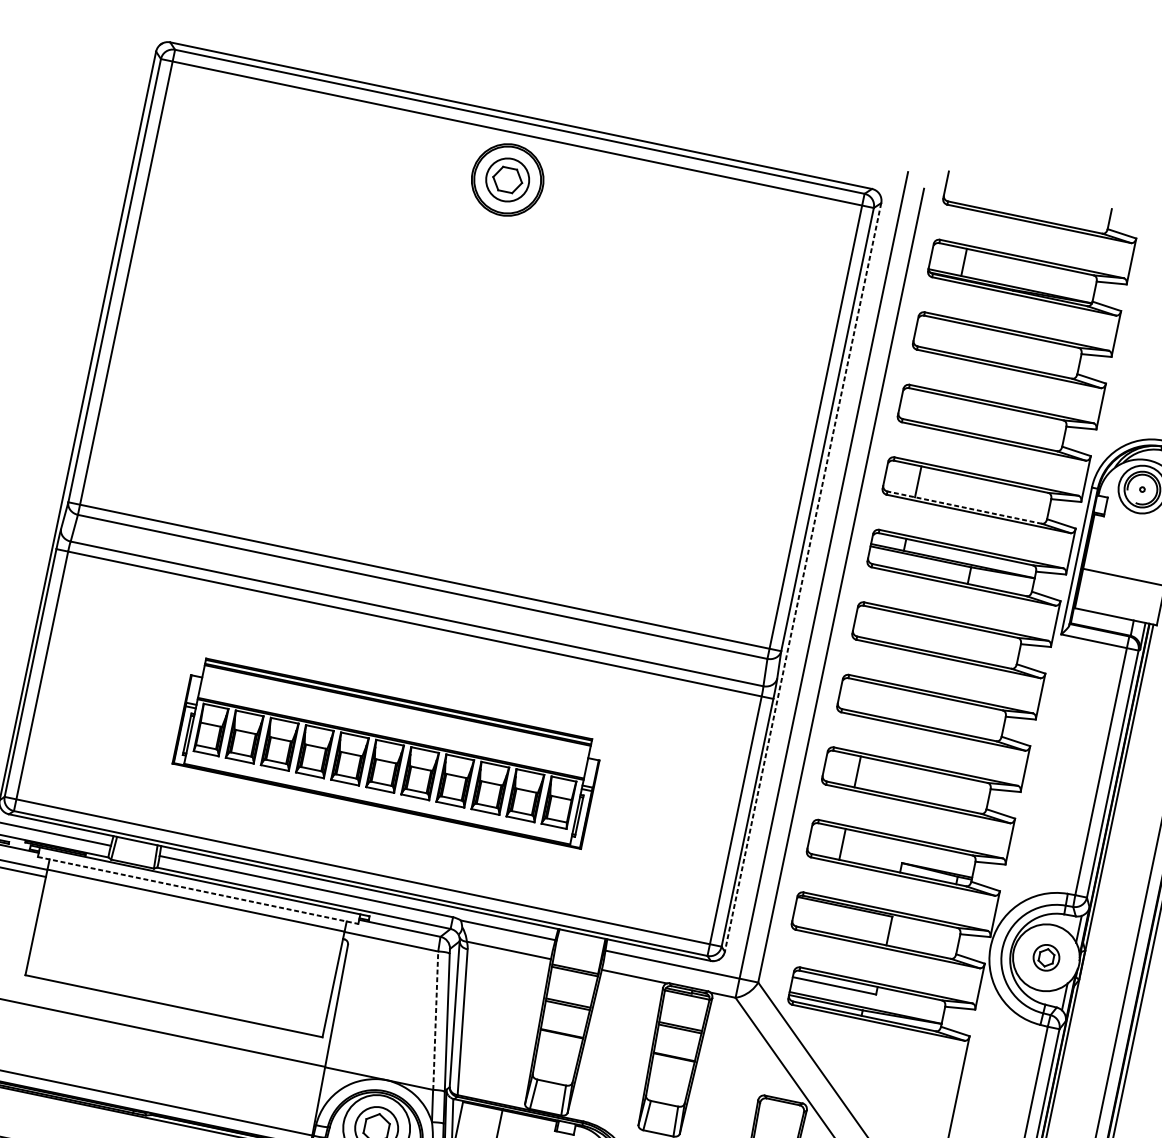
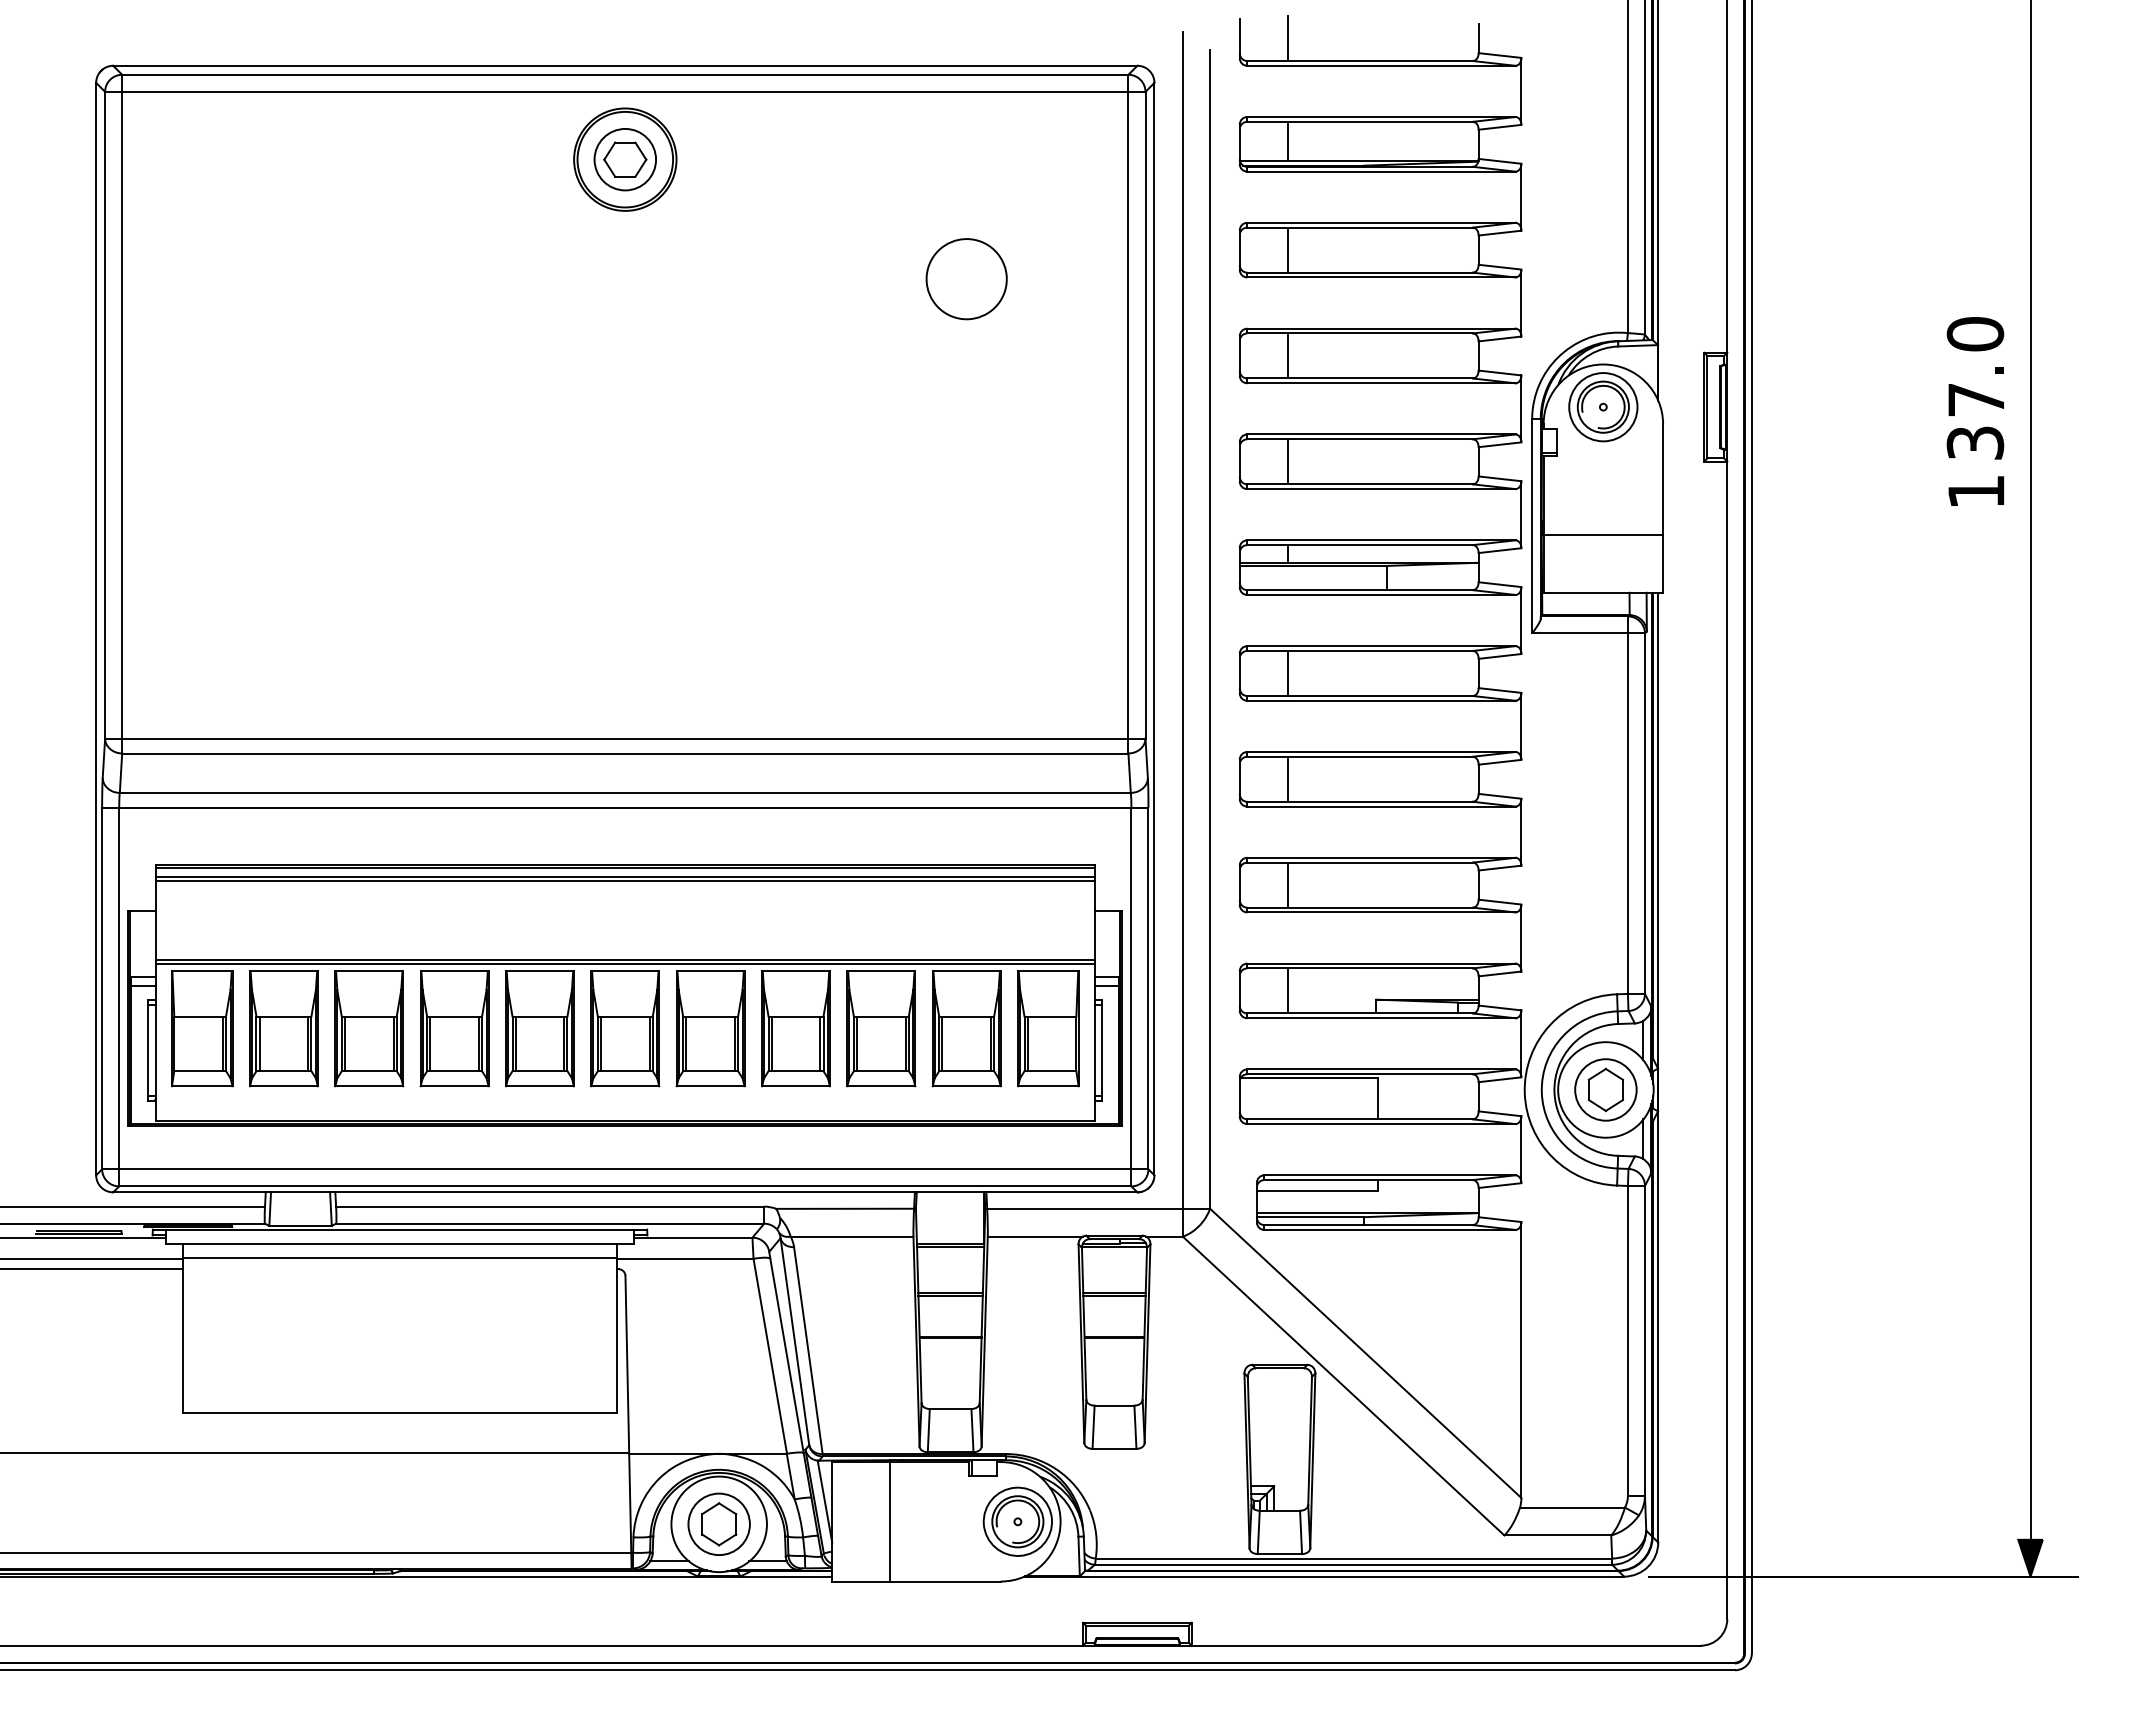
line: (978, 191) -> (1287, 38), added
part: (724, 310) -> (966, 279), added
line: (948, 336) -> (1287, 249), added
line: (933, 408) -> (1287, 355), added
line: (964, 507) -> (1360, 484), dashed -> solid
line: (803, 577) -> (1154, 629), dashed -> solid
line: (887, 626) -> (1287, 673), added
line: (872, 698) -> (1287, 778), added
part: (387, 752) -> (624, 995), size x1.67
line: (197, 890) -> (399, 1243), dashed -> solid
part: (1046, 957) -> (1605, 1089), size x1.67
line: (435, 1020) -> (770, 1356), dashed -> solid

